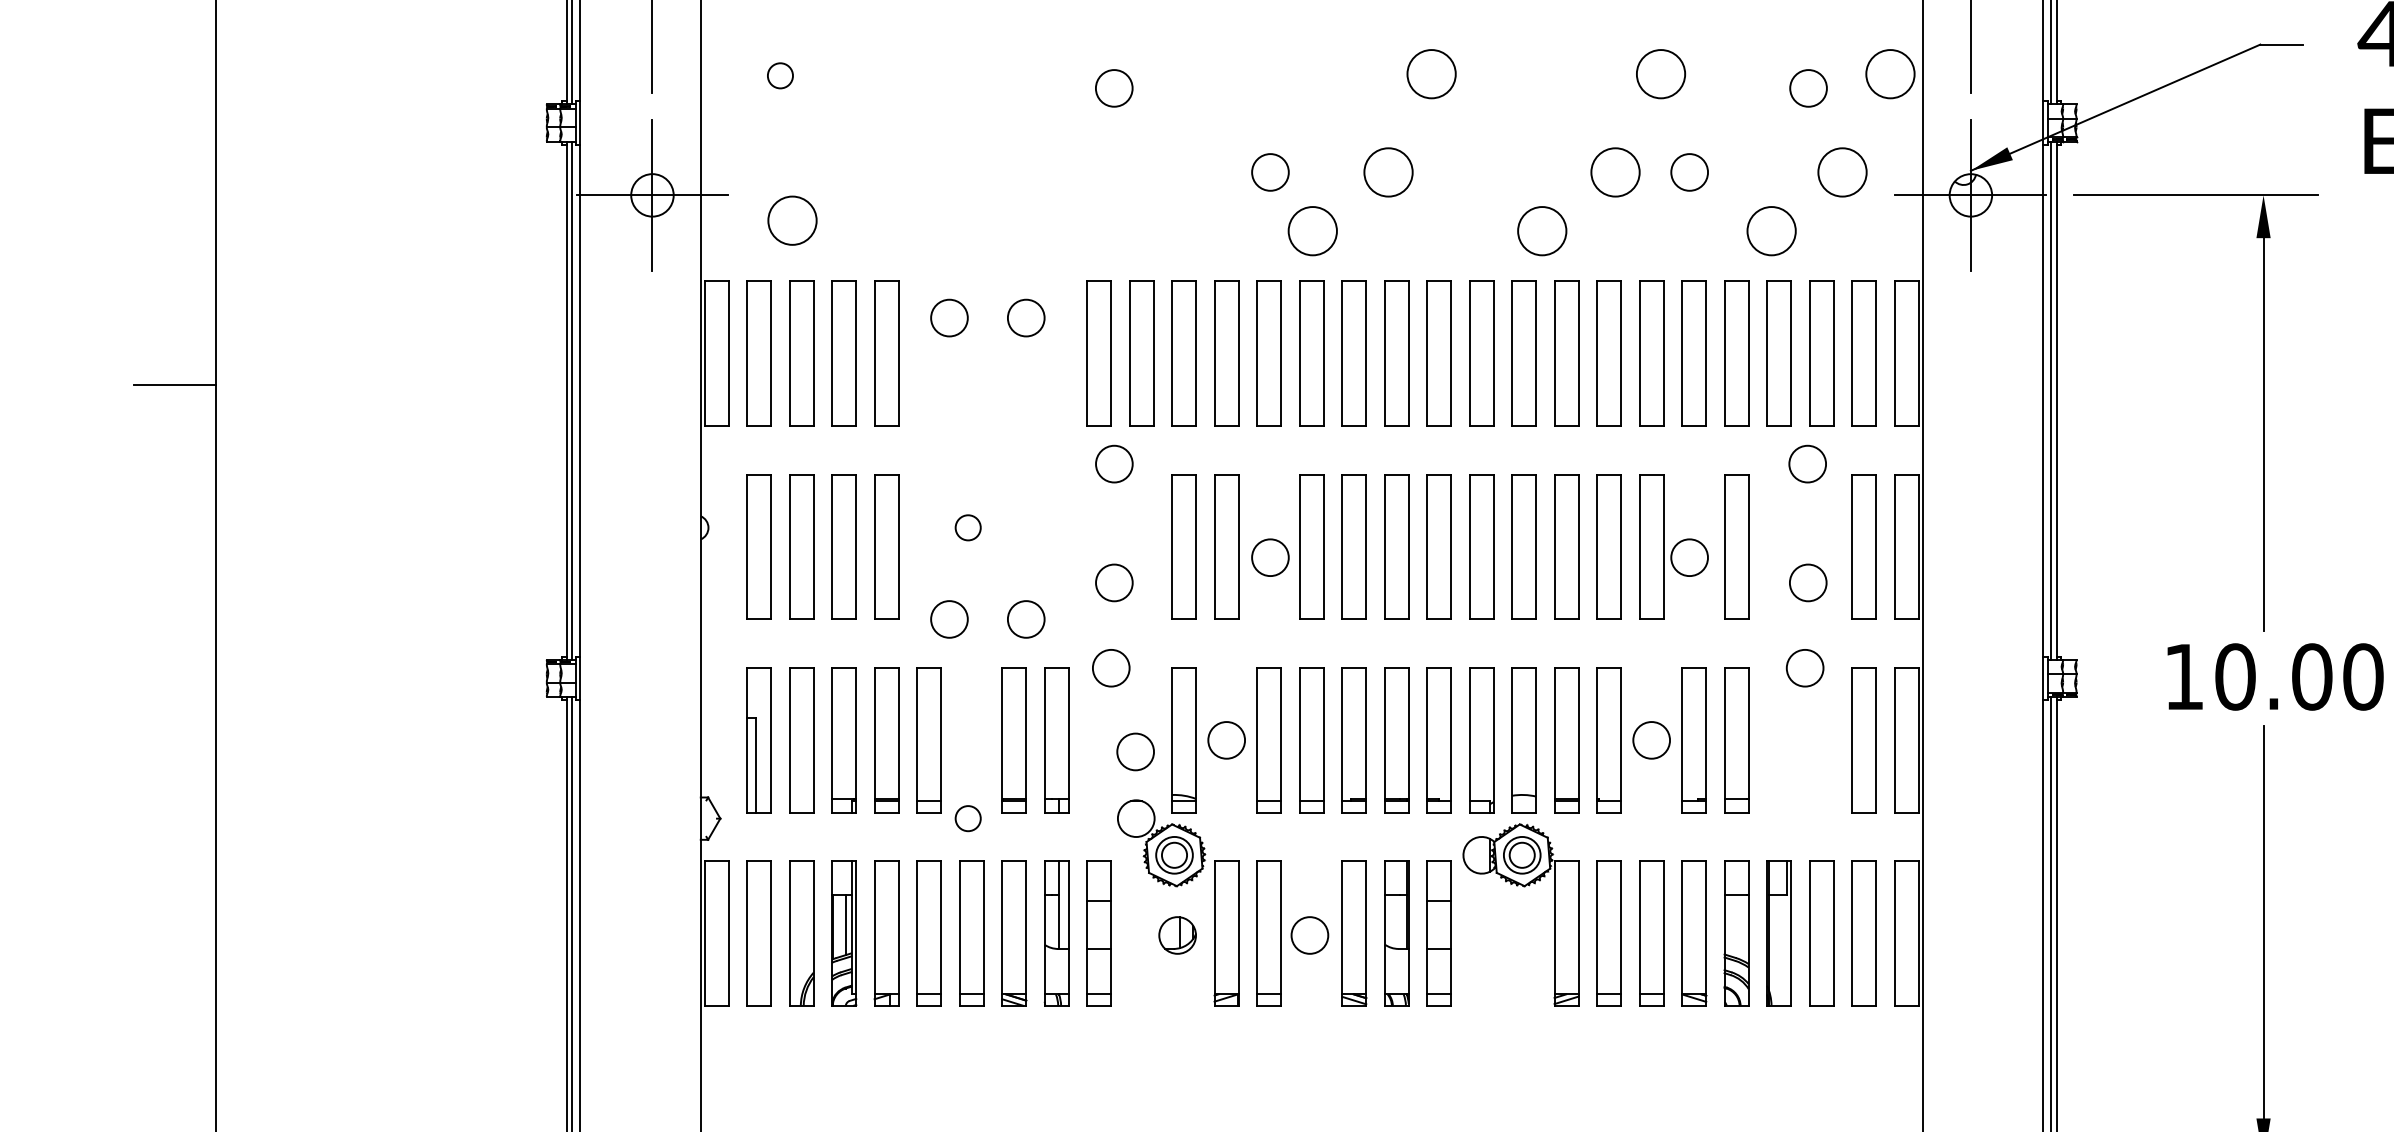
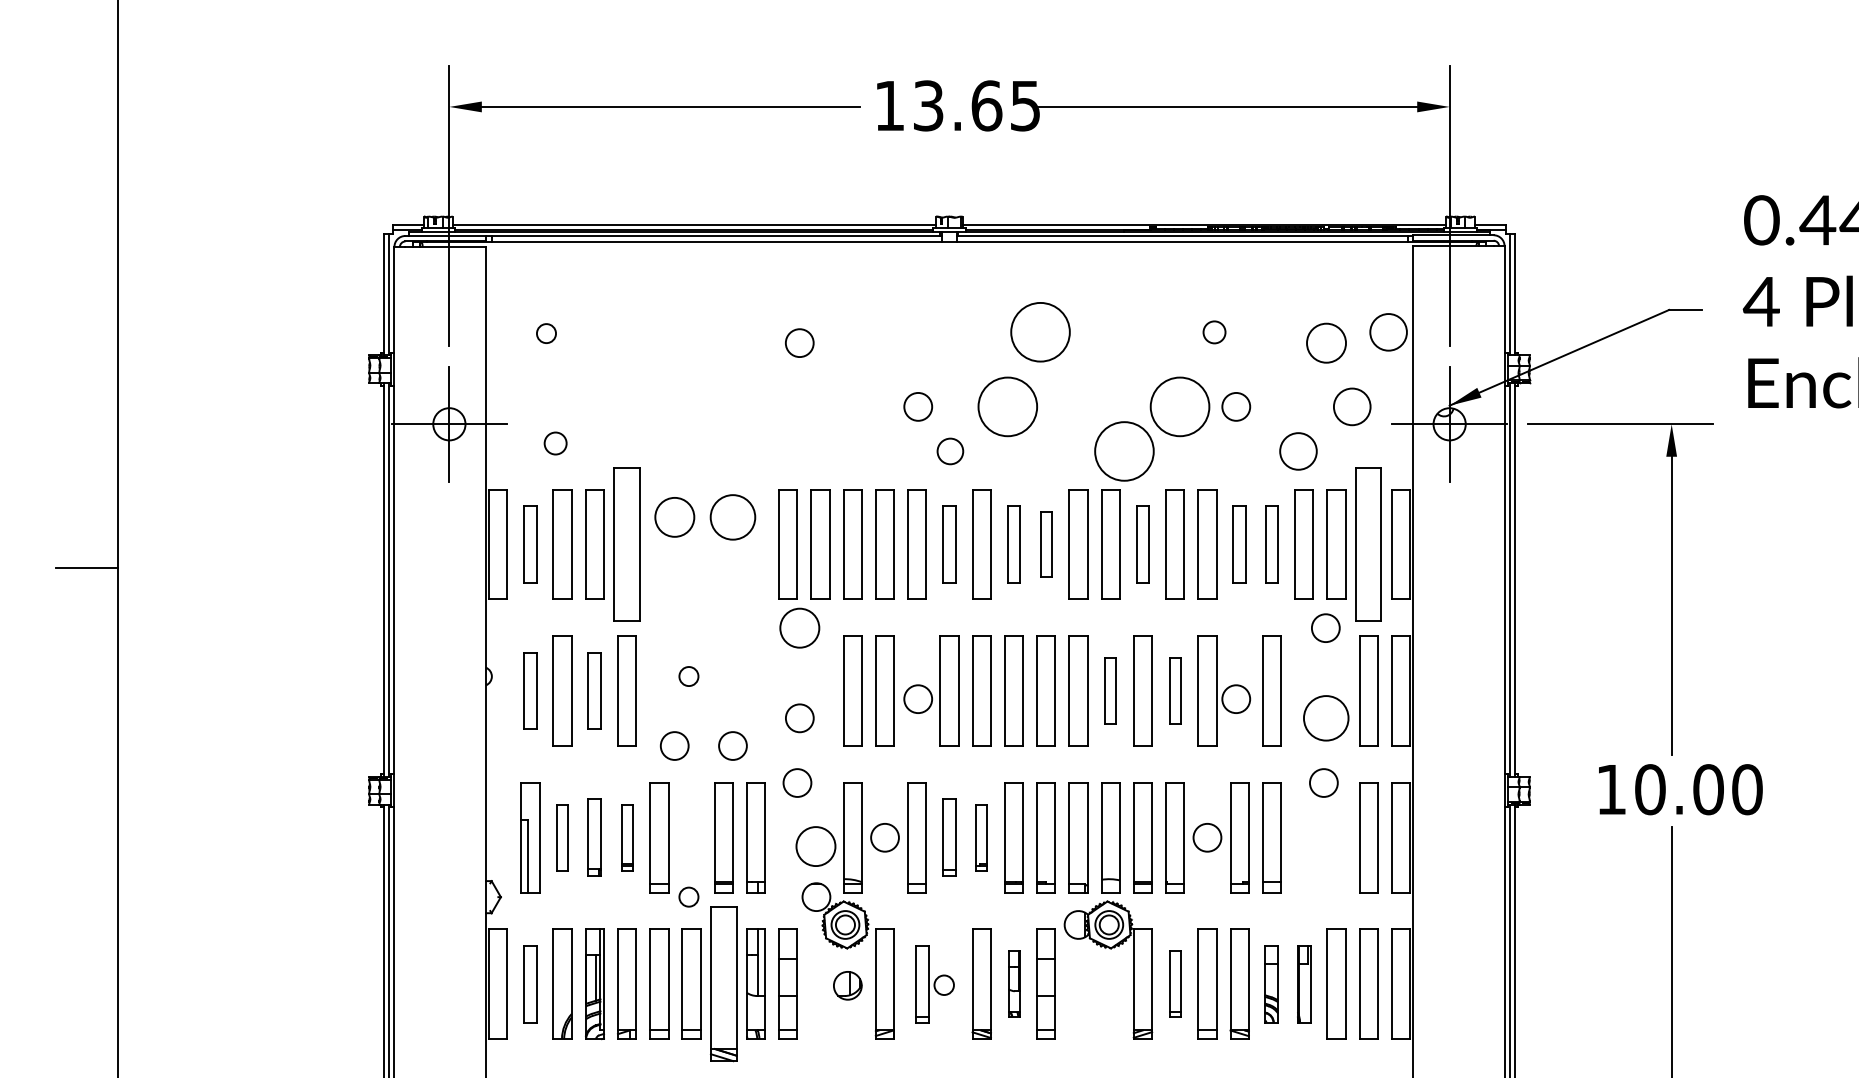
circle: (1431, 74) -> (1040, 332), size x1.6
circle: (1660, 74) -> (1214, 332), size x0.6
circle: (1808, 87) -> (1326, 342), size x1.4
circle: (1388, 171) -> (1007, 406), size x1.6
circle: (1614, 171) -> (1179, 406), size x1.6
circle: (792, 220) -> (555, 443), size x0.6
circle: (1312, 231) -> (950, 451), size x0.7
circle: (1542, 231) -> (1124, 451), size x1.6
circle: (949, 318) -> (674, 517), size x1.4
circle: (1025, 318) -> (732, 517), size x1.6
part: (759, 353) -> (530, 544), size x0.7
part: (885, 353) -> (626, 544), size x1.4
part: (1311, 353) -> (949, 544), size x0.7
part: (1396, 353) -> (1013, 544), size x0.7
part: (1438, 353) -> (1045, 544), size x0.6
part: (1566, 353) -> (1142, 544), size x0.7
part: (1693, 353) -> (1239, 544), size x0.7
part: (1736, 353) -> (1271, 544), size x0.7
part: (1863, 353) -> (1368, 544), size x1.4
circle: (1113, 464) -> (799, 628), size x1.4
part: (759, 546) -> (530, 690), size x0.7
part: (843, 546) -> (594, 690), size x0.7
part: (1523, 546) -> (1110, 690), size x0.6
part: (1608, 546) -> (1174, 690), size x0.6
circle: (1808, 583) -> (1326, 718), size x1.6
part: (801, 740) -> (562, 837), size x0.6
part: (843, 740) -> (594, 837), size x0.7
part: (885, 740) -> (626, 837), size x0.6
part: (1311, 740) -> (949, 837), size x0.7
part: (1353, 740) -> (981, 837), size x0.6
circle: (1135, 751) -> (815, 846), size x1.4
part: (759, 932) -> (530, 983), size x0.7
part: (1013, 932) -> (723, 983), size x1.4
part: (1291, 932) -> (934, 983), size x0.7
part: (1396, 932) -> (1013, 983), size x0.6
part: (1608, 932) -> (1174, 983), size x0.6
part: (1736, 932) -> (1271, 983), size x0.7
part: (1778, 932) -> (1303, 983), size x0.7

